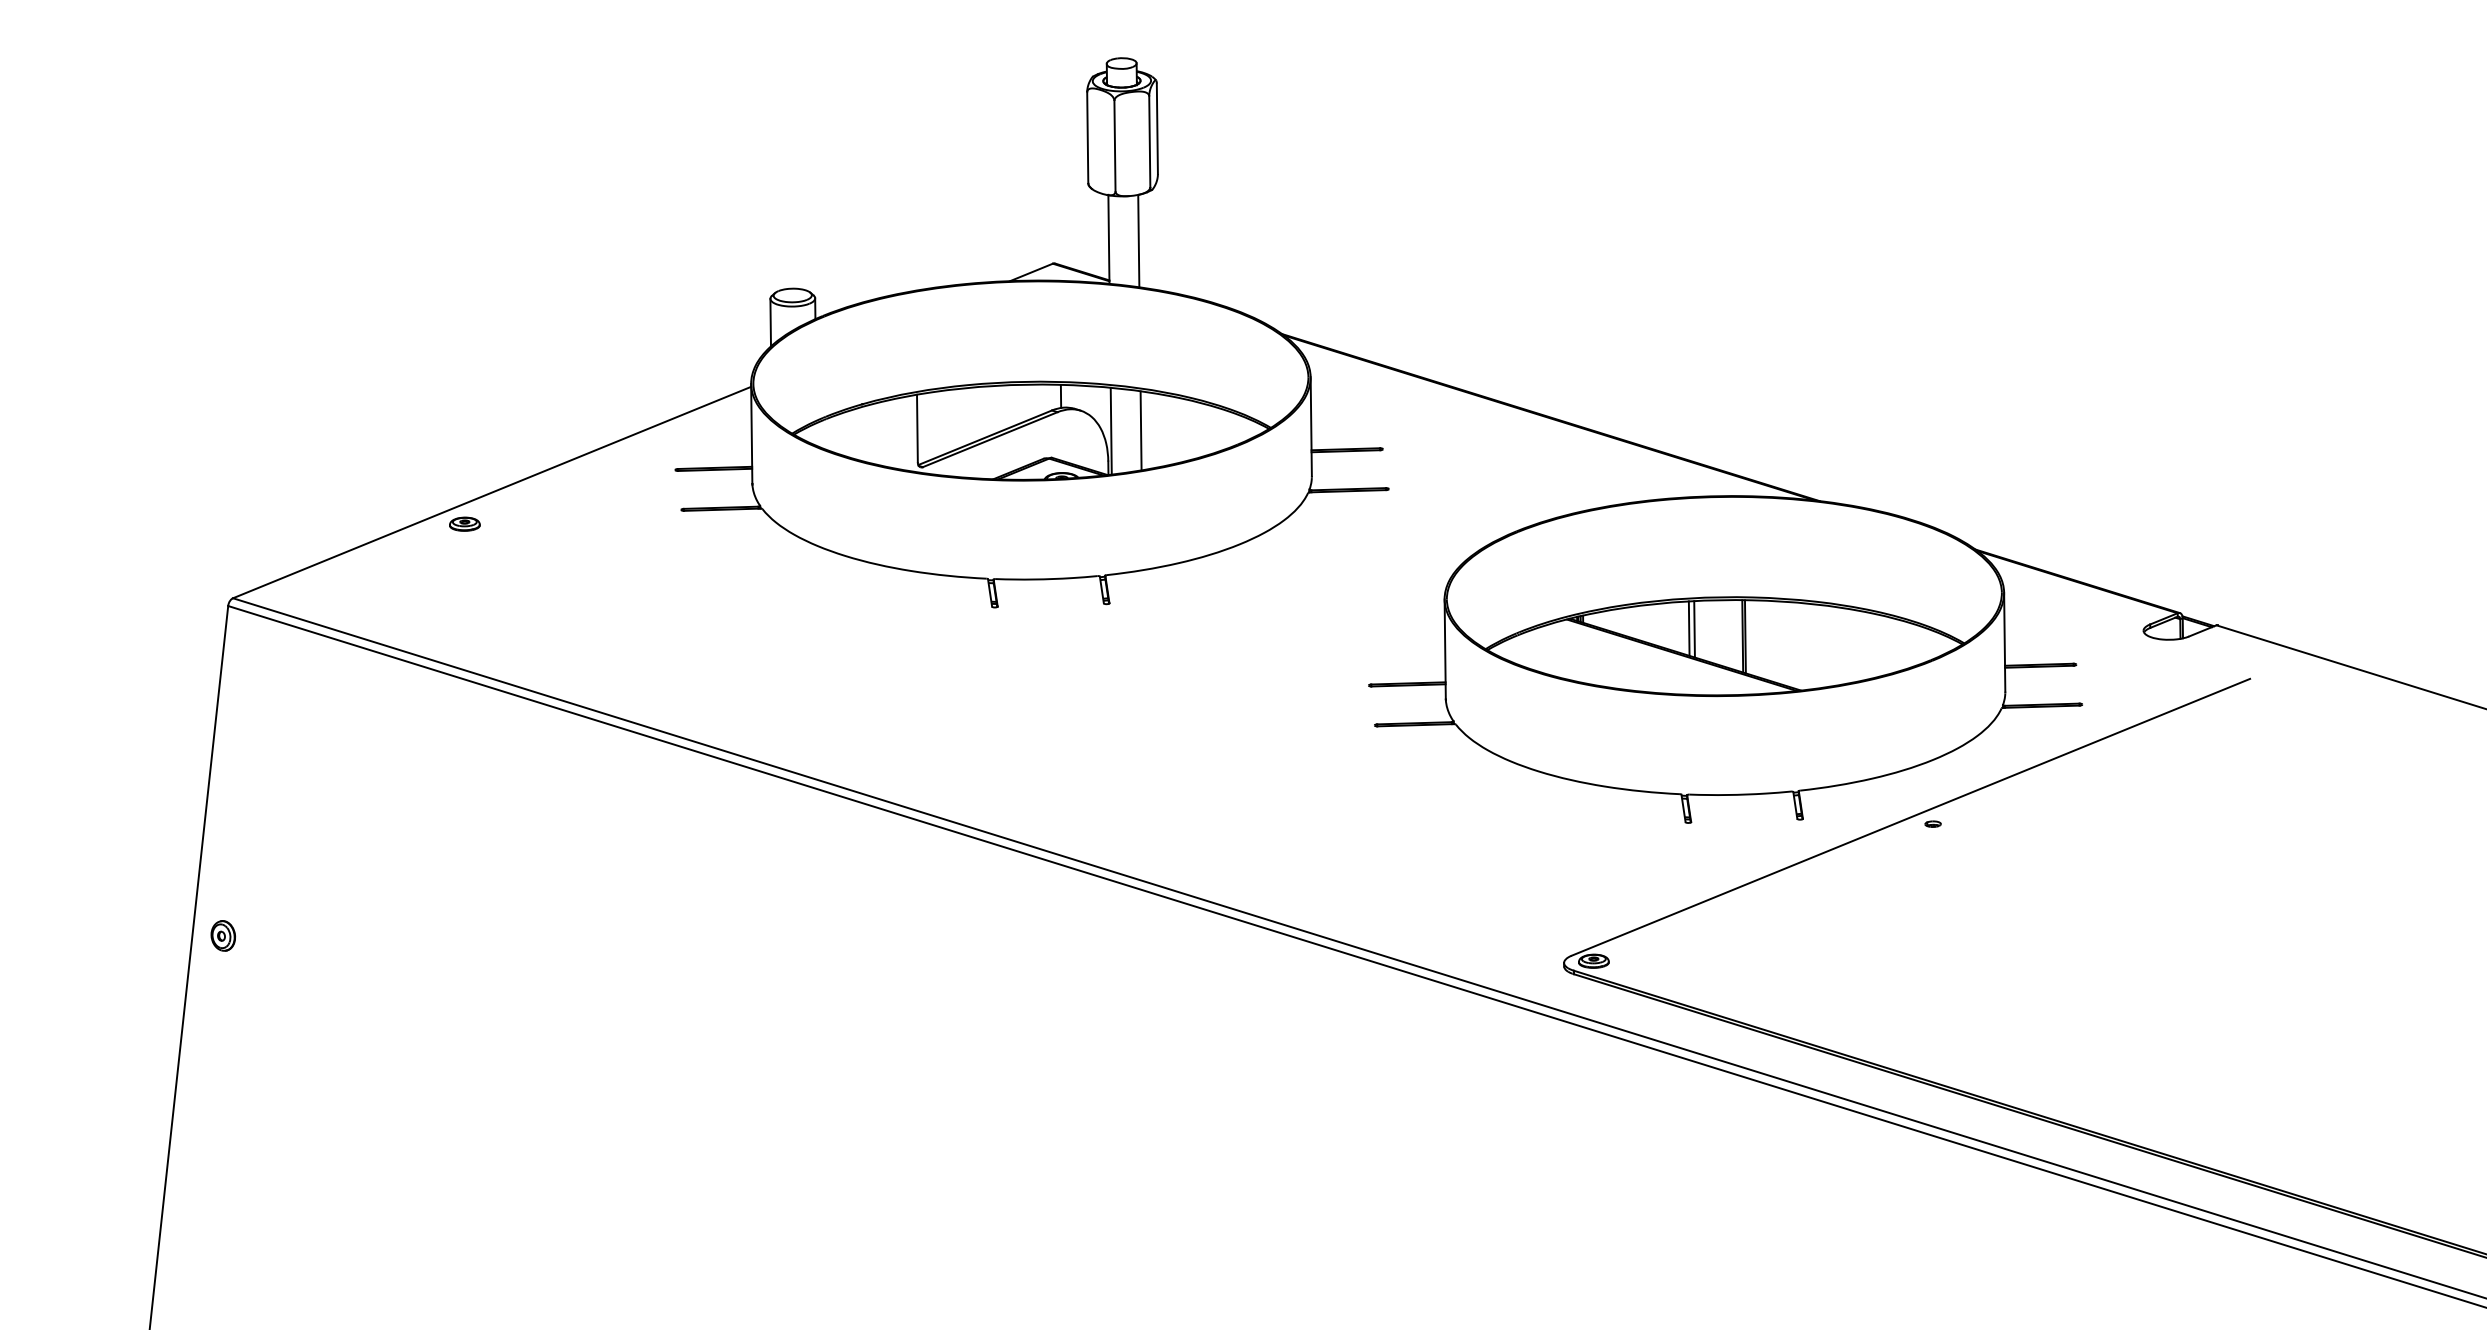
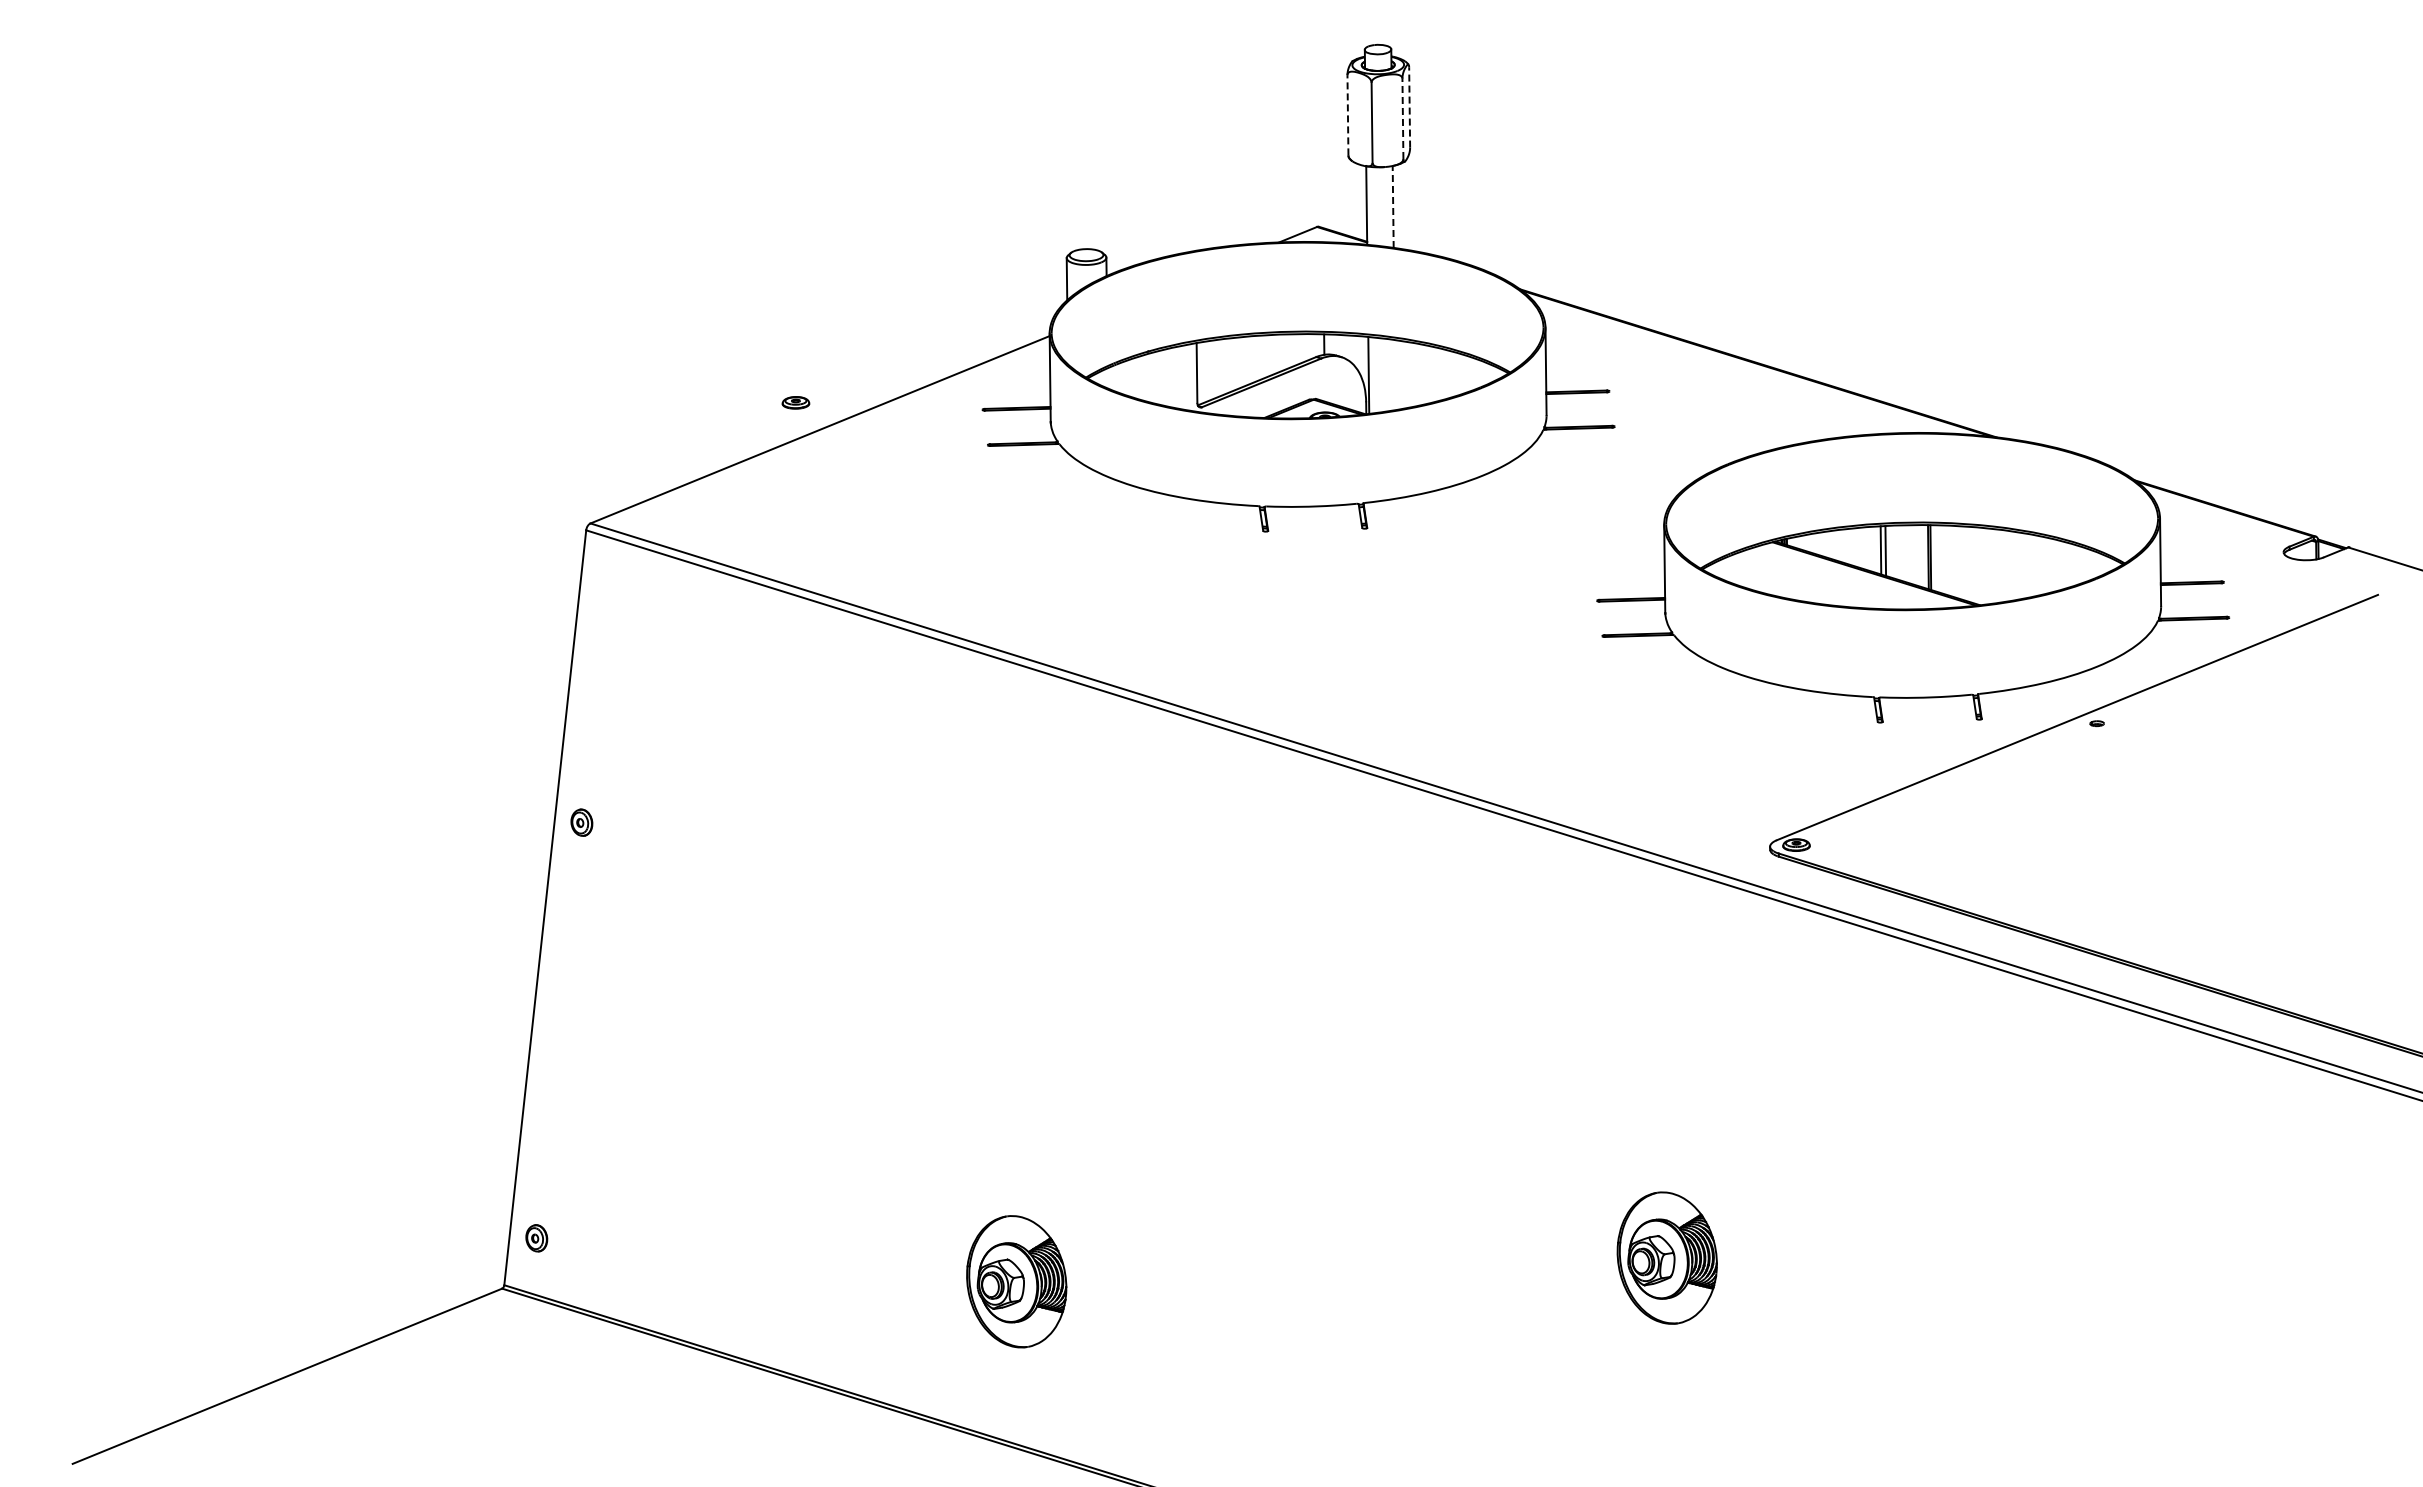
line: (1157, 127) -> (1409, 106), solid -> dashed
line: (1087, 136) -> (1347, 114), solid -> dashed
line: (1149, 141) -> (1402, 118), solid -> dashed
line: (1139, 241) -> (1393, 207), solid -> dashed
line: (1140, 431) -> (1394, 375), removed
part: (464, 523) -> (795, 402), moved

